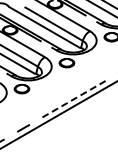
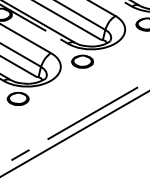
line: (74, 98) -> (93, 112), dashed -> solid

